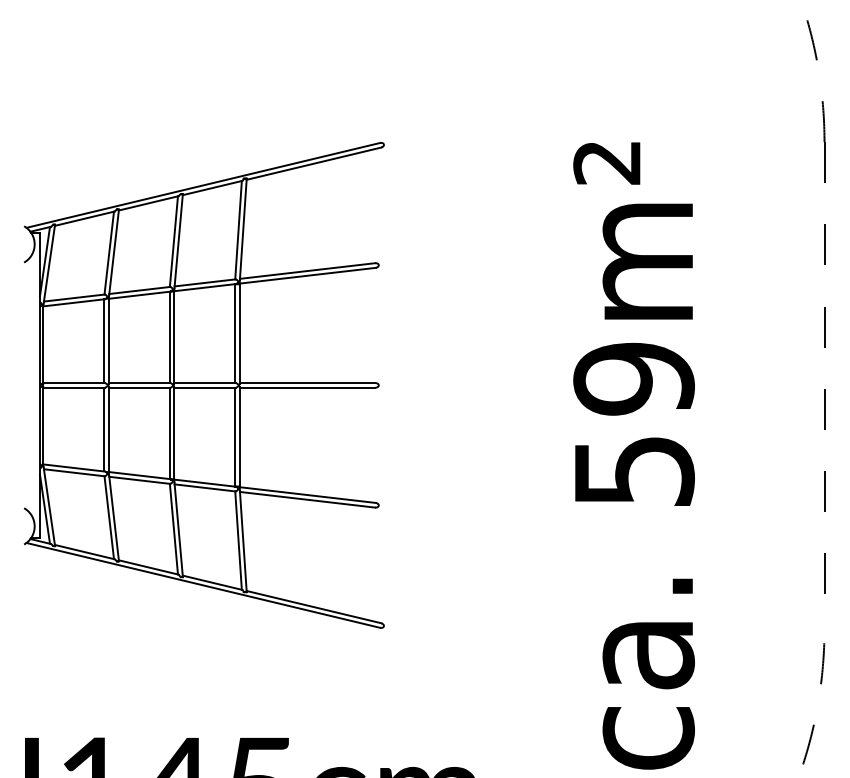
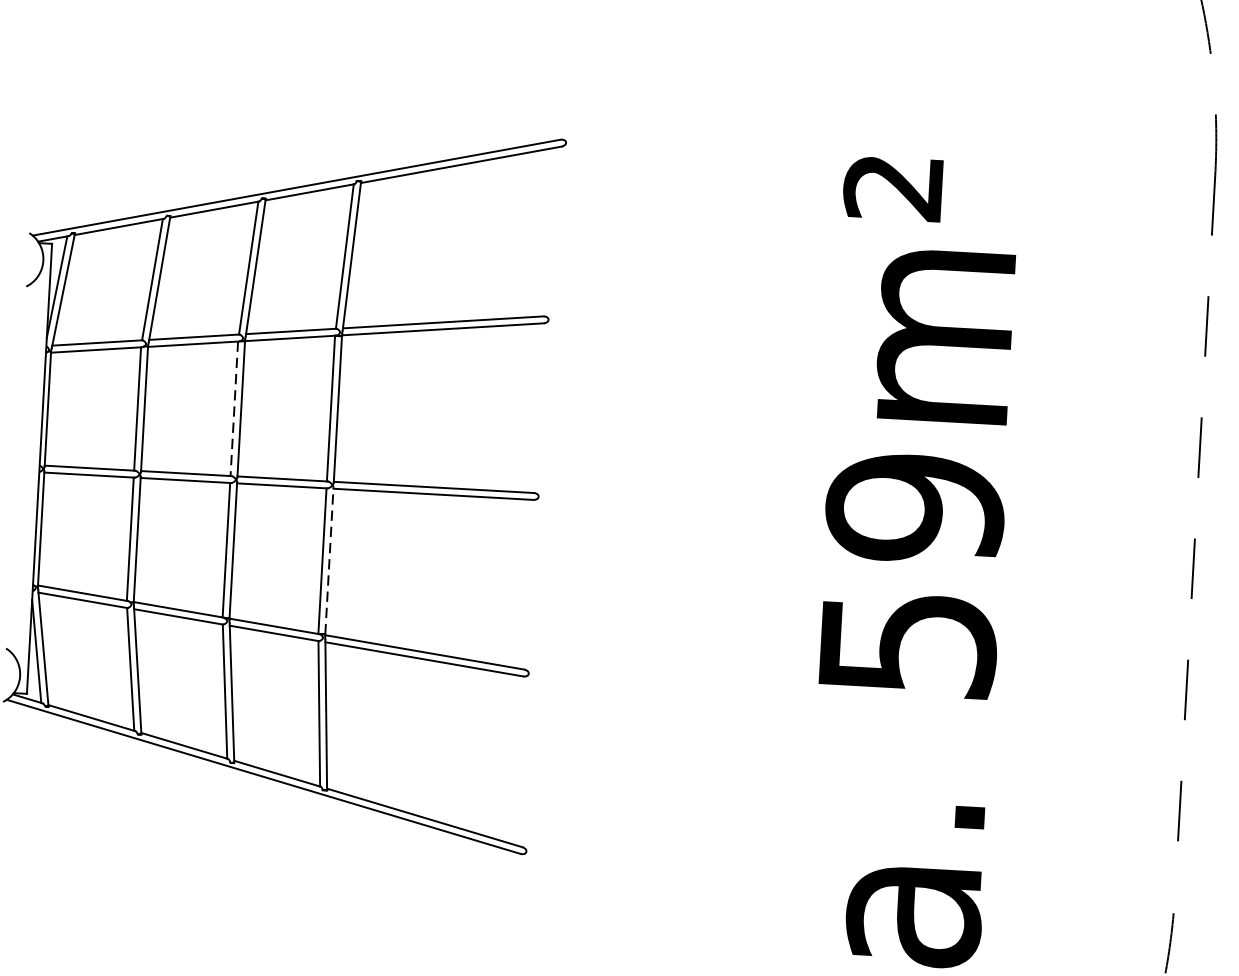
line: (169, 337) -> (234, 408), solid -> dashed
line: (239, 436) -> (329, 560), solid -> dashed

